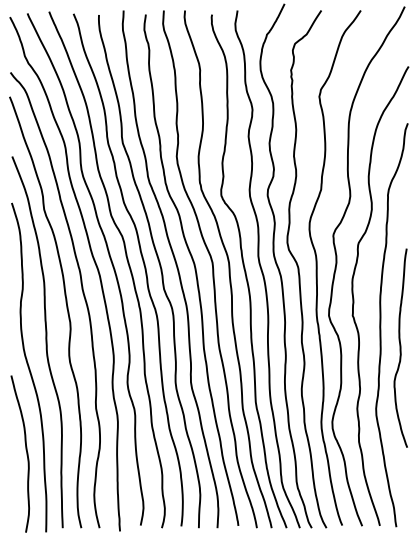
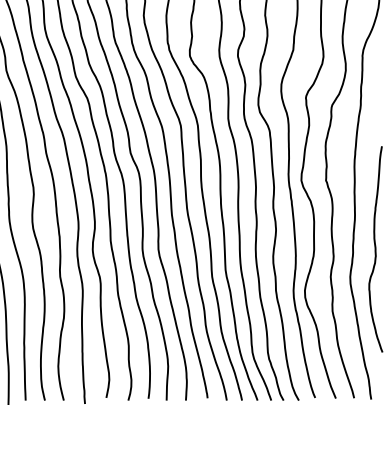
curve: (400, 347) -> (375, 248), moved

